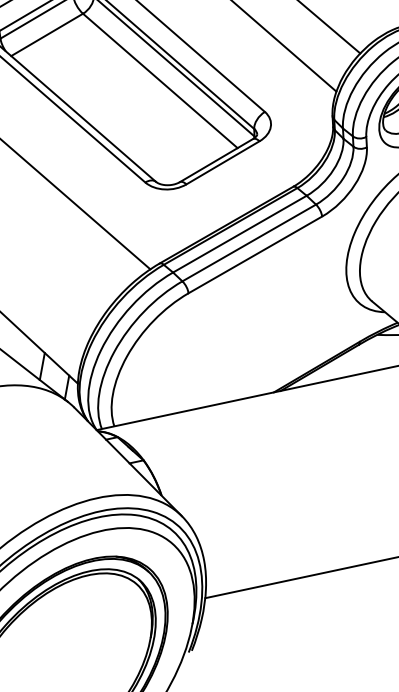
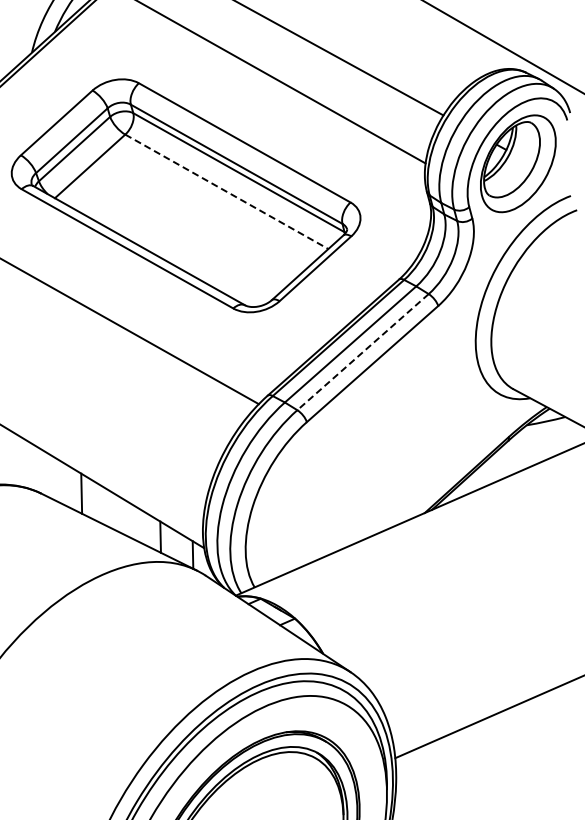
line: (160, 80) -> (226, 191), solid -> dashed
line: (249, 243) -> (363, 352), solid -> dashed

